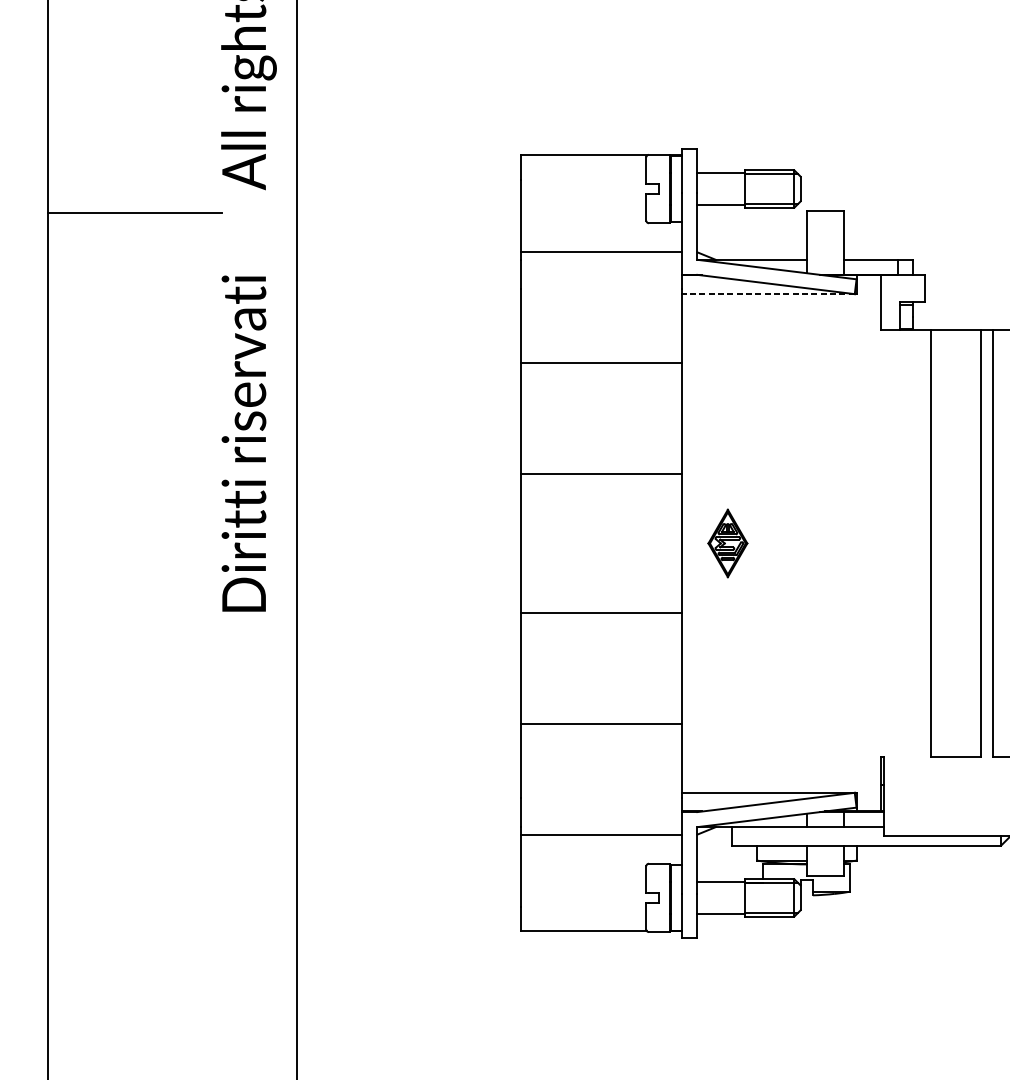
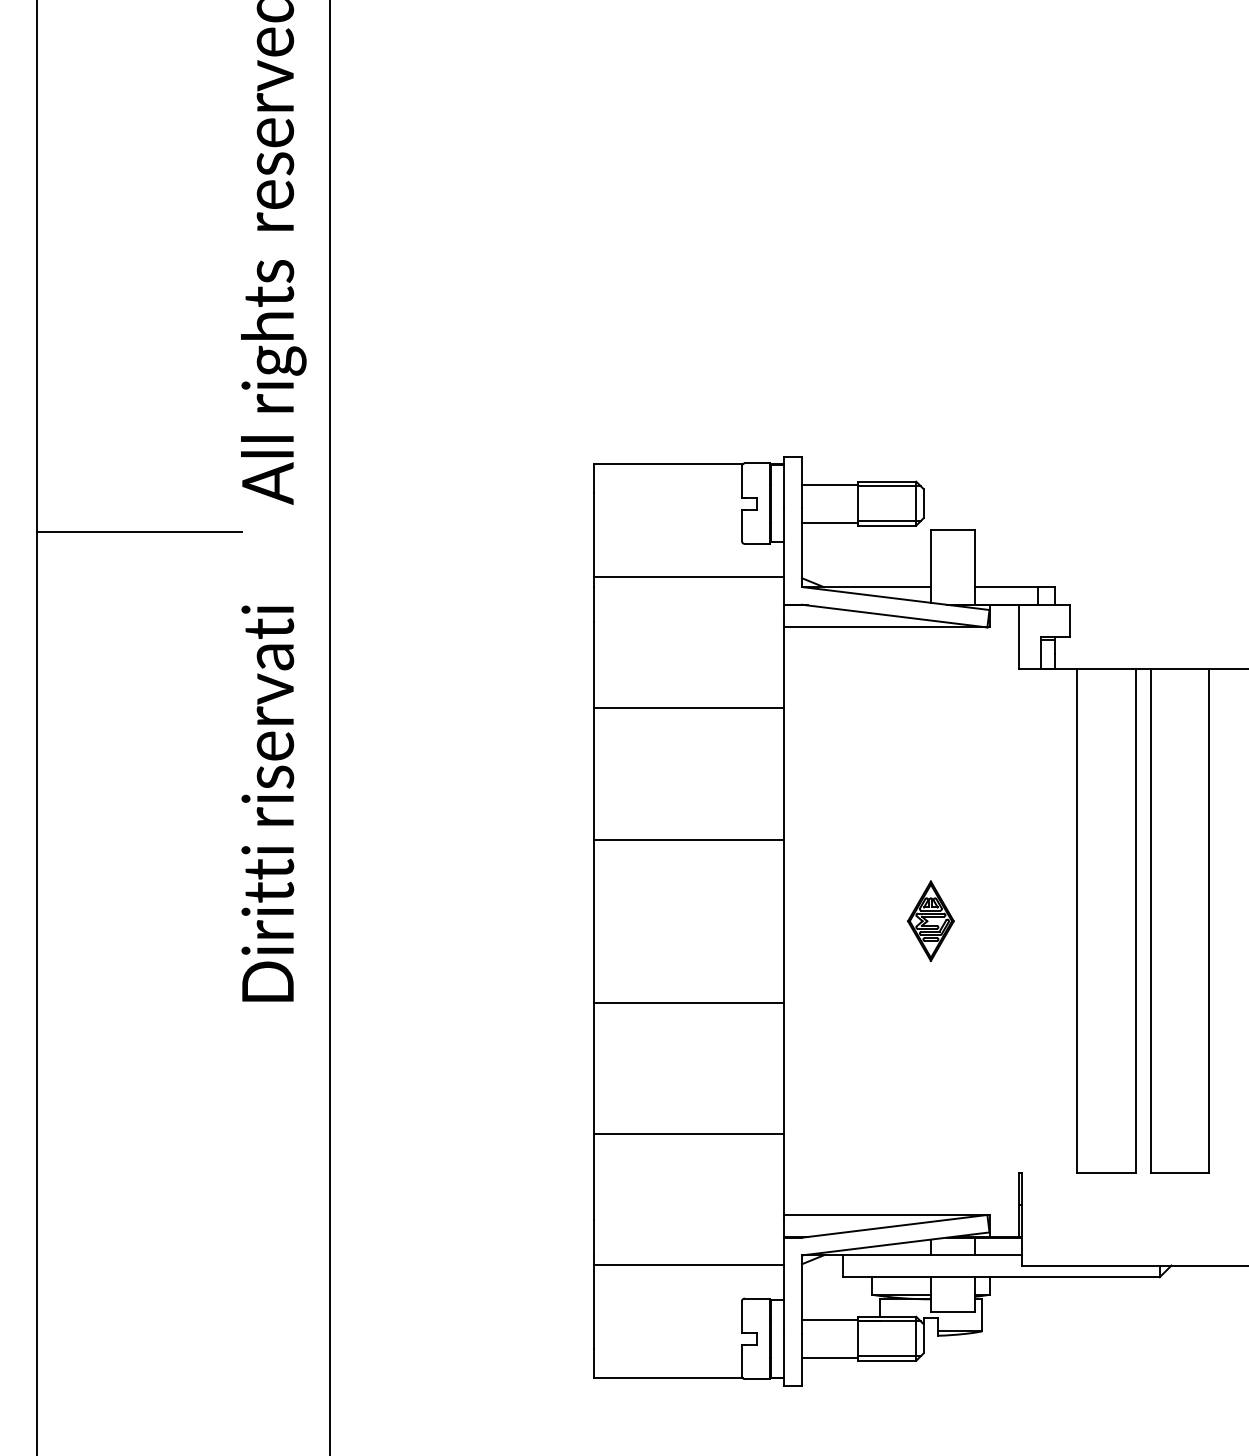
line: (768, 294) -> (885, 627), dashed -> solid
part: (727, 542) -> (930, 920), moved

